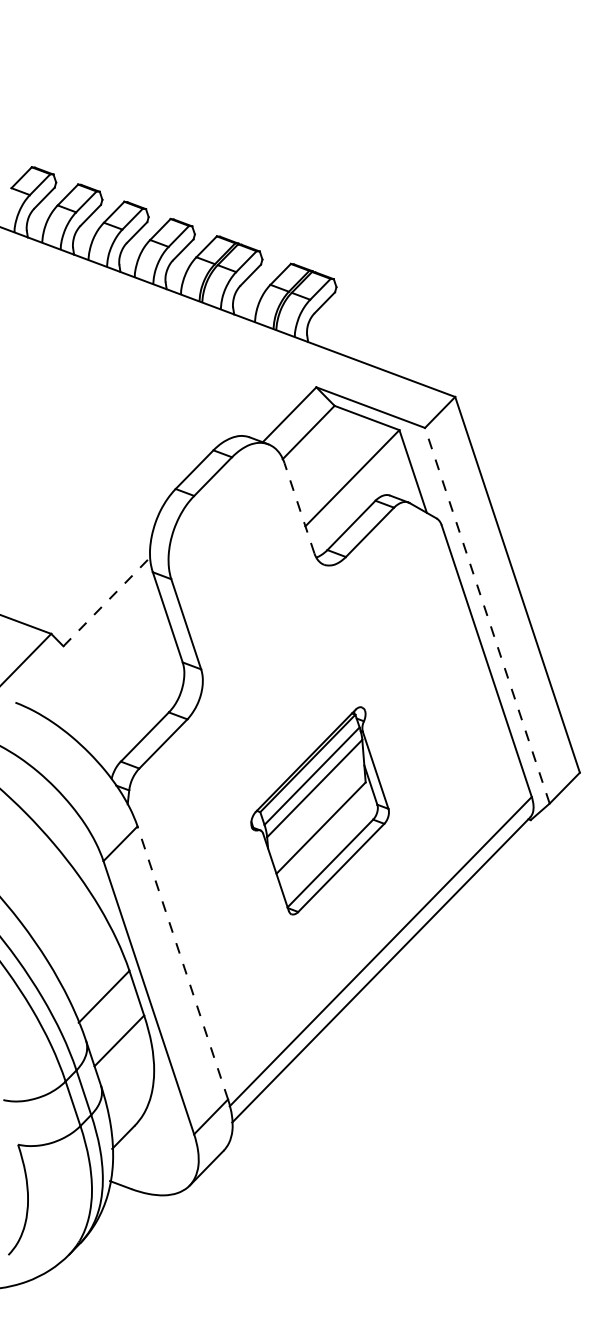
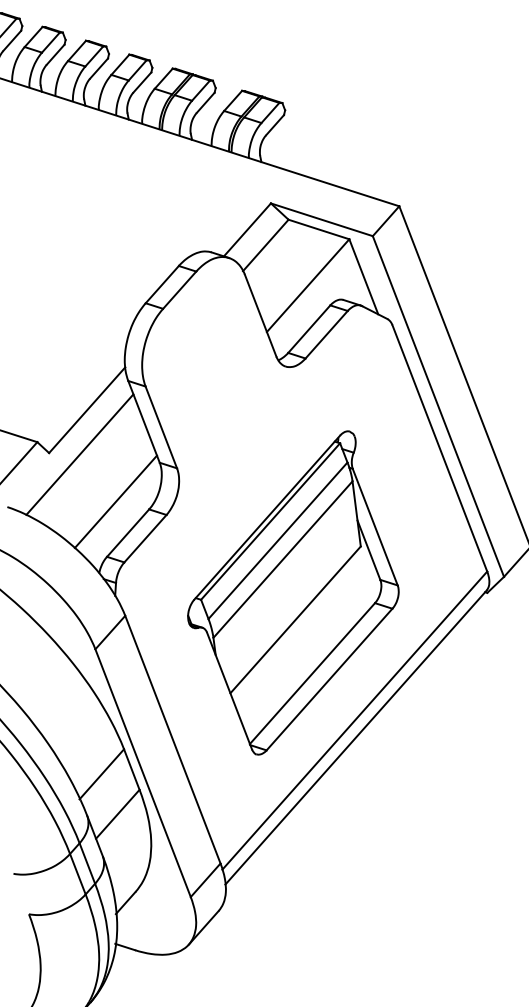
line: (299, 507) -> (260, 314), dashed -> solid
line: (107, 601) -> (87, 409), dashed -> solid
line: (487, 615) -> (438, 406), dashed -> solid
line: (96, 649) -> (79, 454), added
line: (133, 702) -> (116, 501), added
part: (319, 810) -> (292, 593), size x1.67
line: (182, 962) -> (172, 739), dashed -> solid

